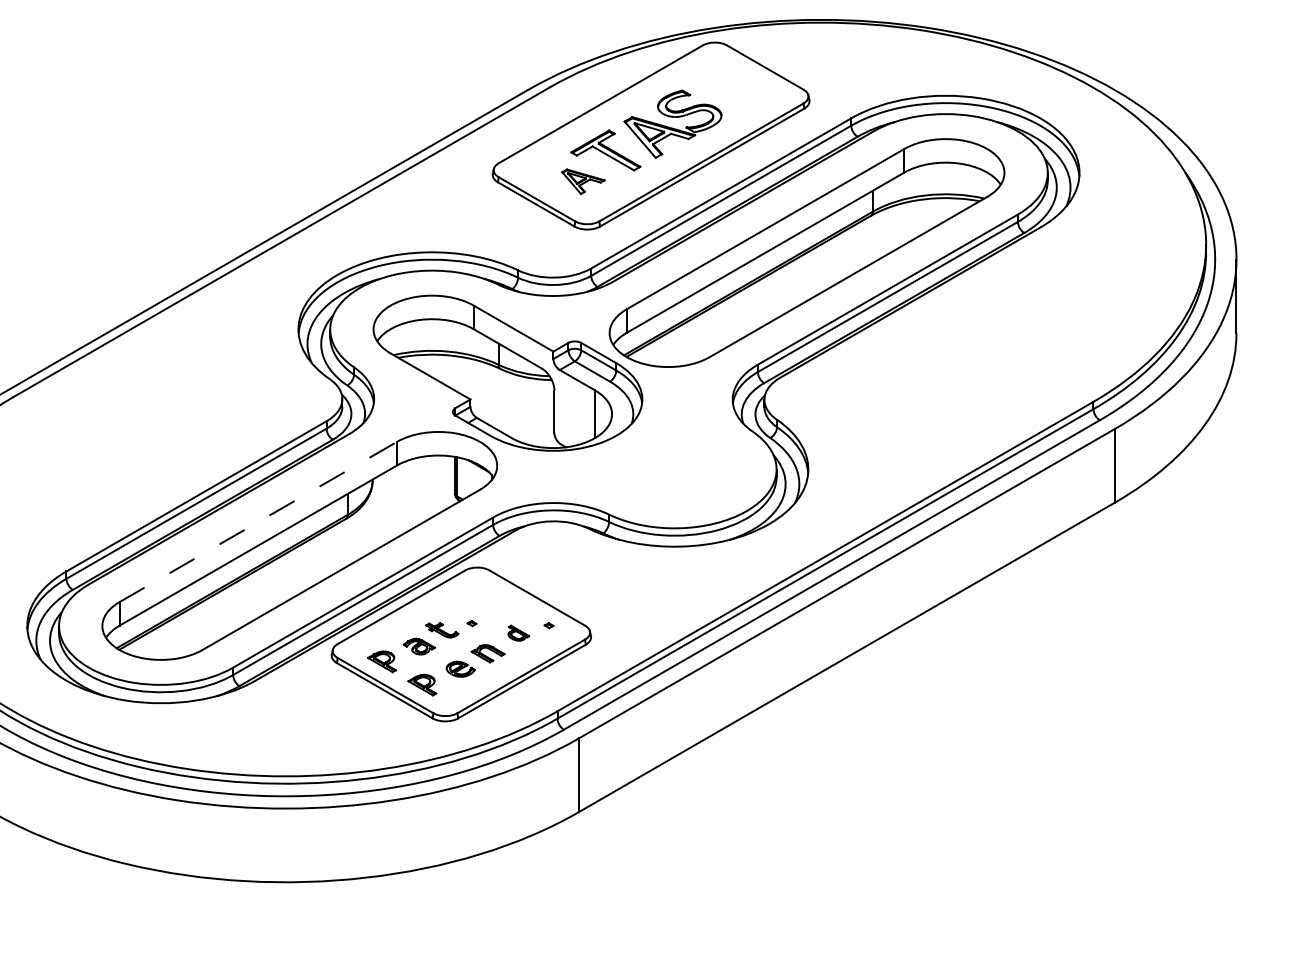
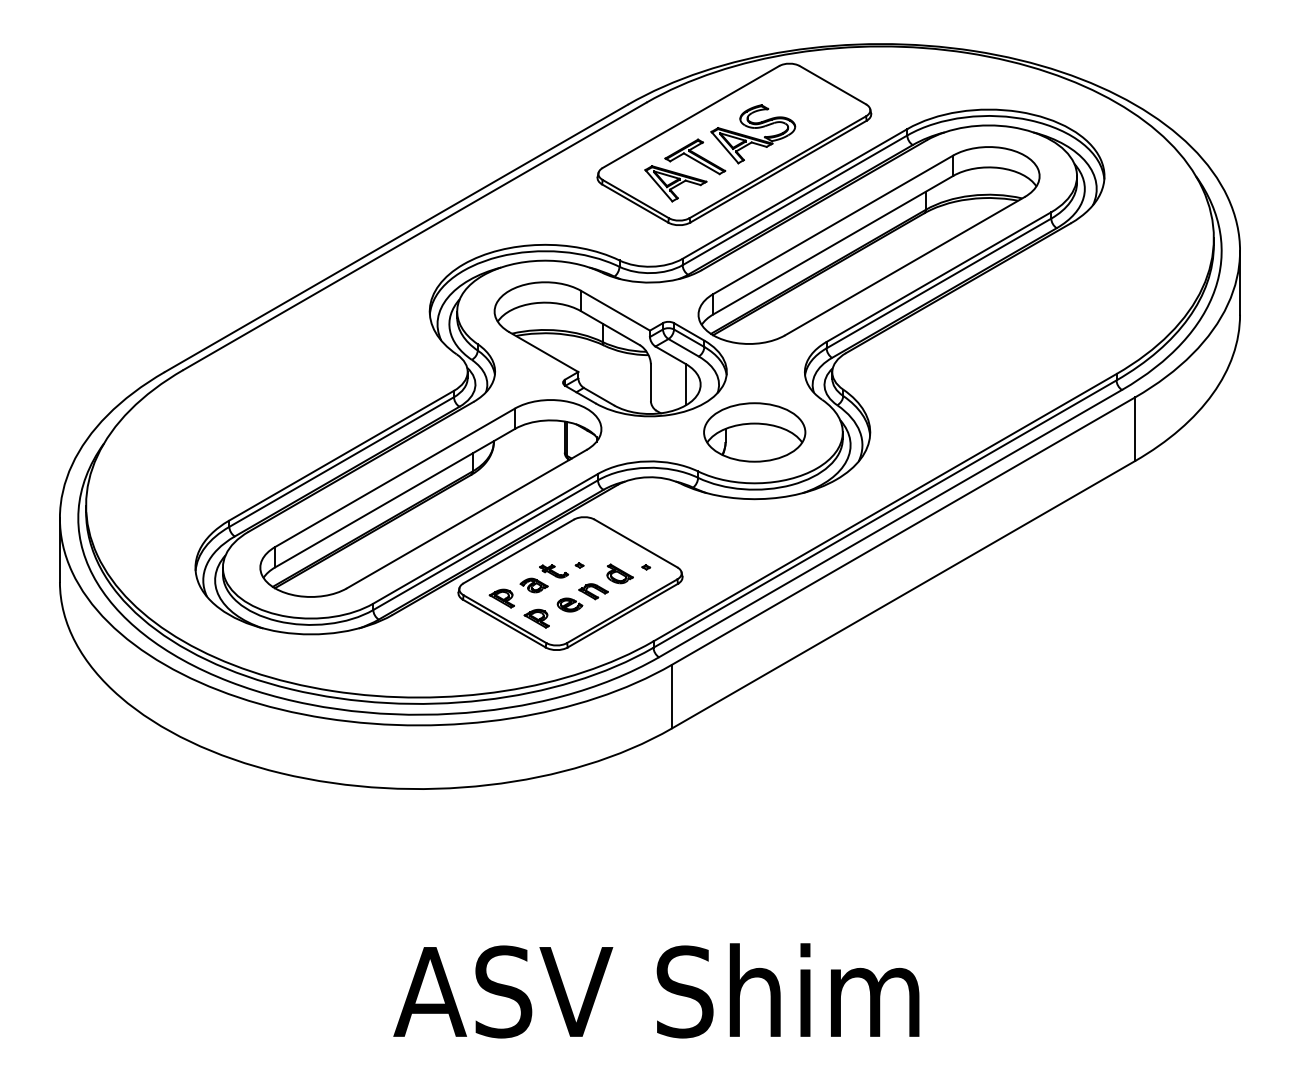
part: (582, 181) -> (675, 183), size x1.67
part: (674, 469) -> (754, 432), added
line: (258, 521) -> (395, 477), dashed -> solid
part: (518, 632) -> (619, 573), size x1.43

